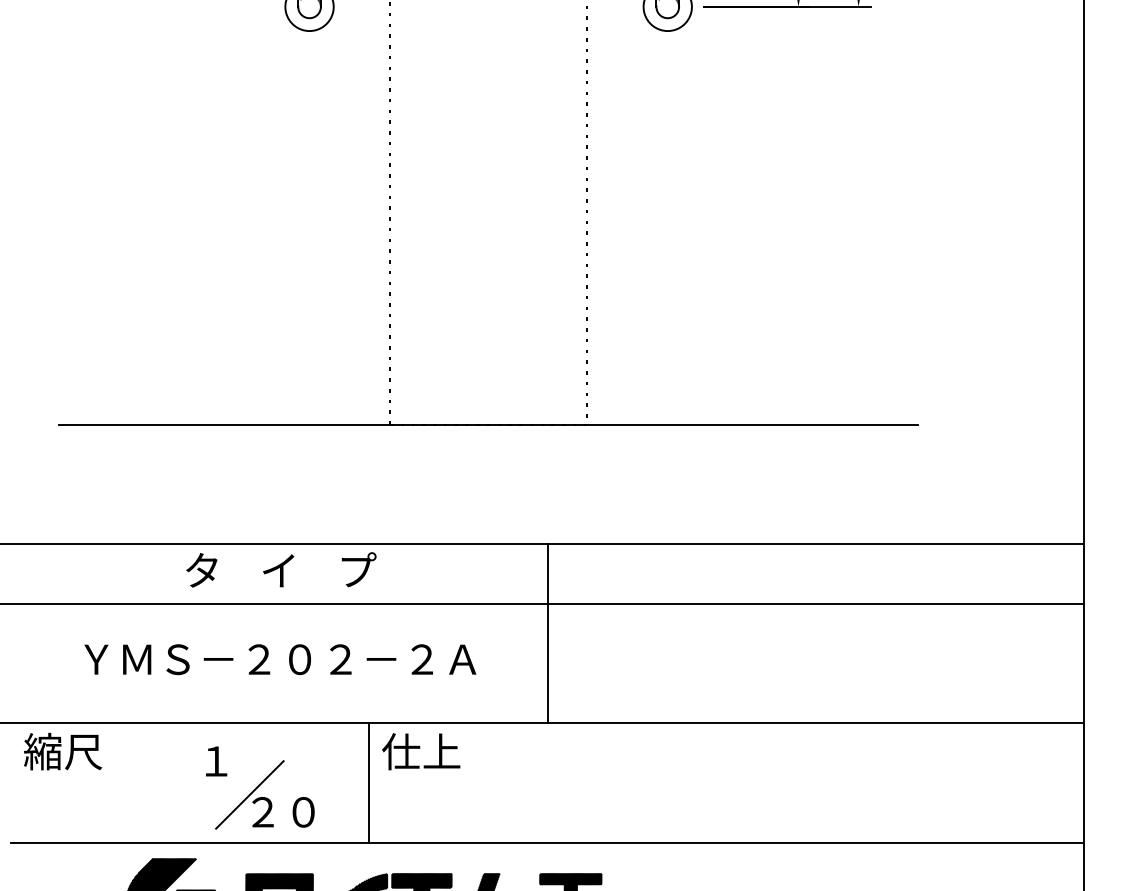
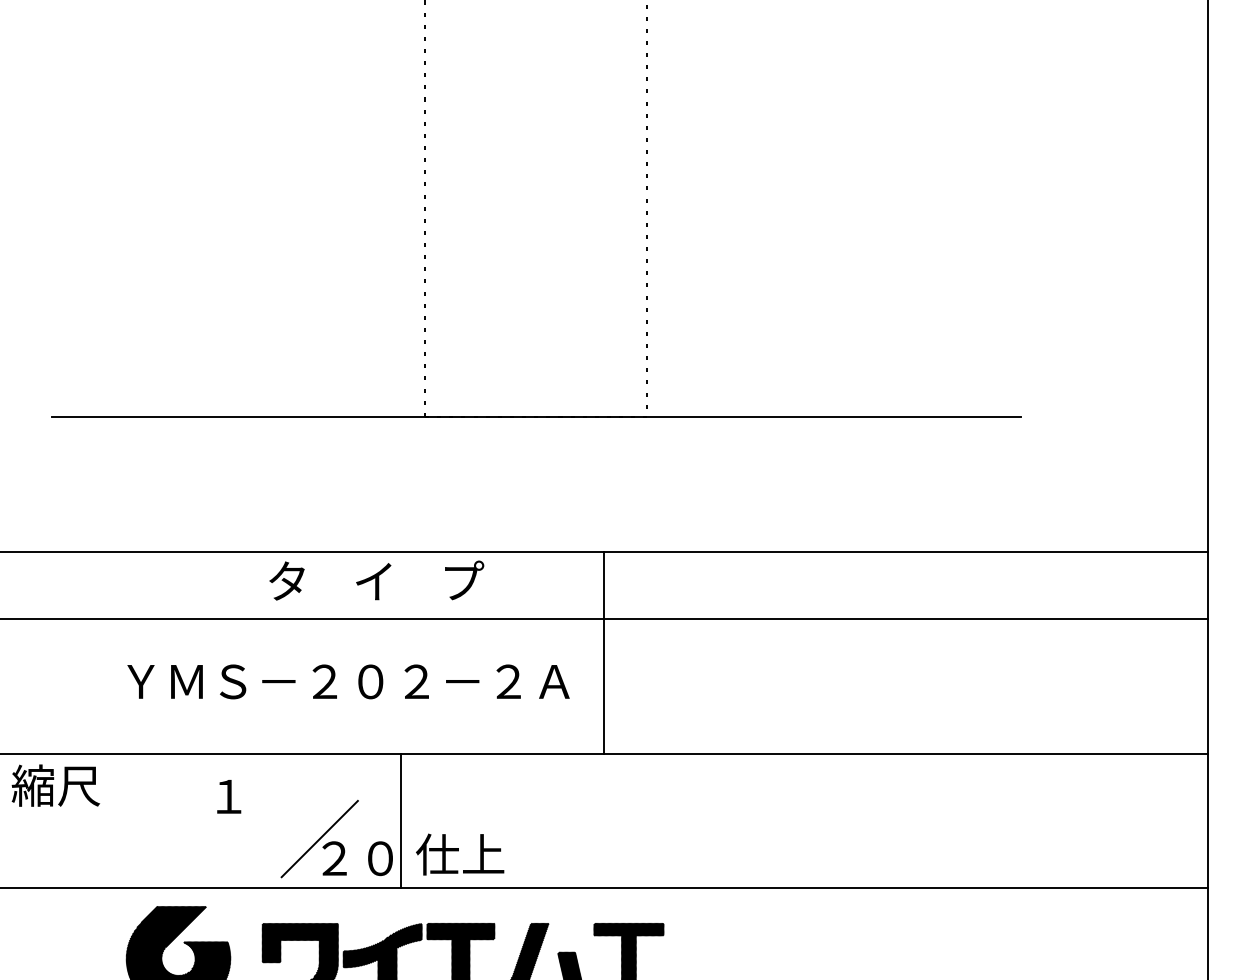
text: (281, 569) -> (376, 580), moved
text: (280, 659) -> (348, 681), moved
text: (421, 751) -> (460, 854), moved
part: (264, 794) -> (336, 838), moved

